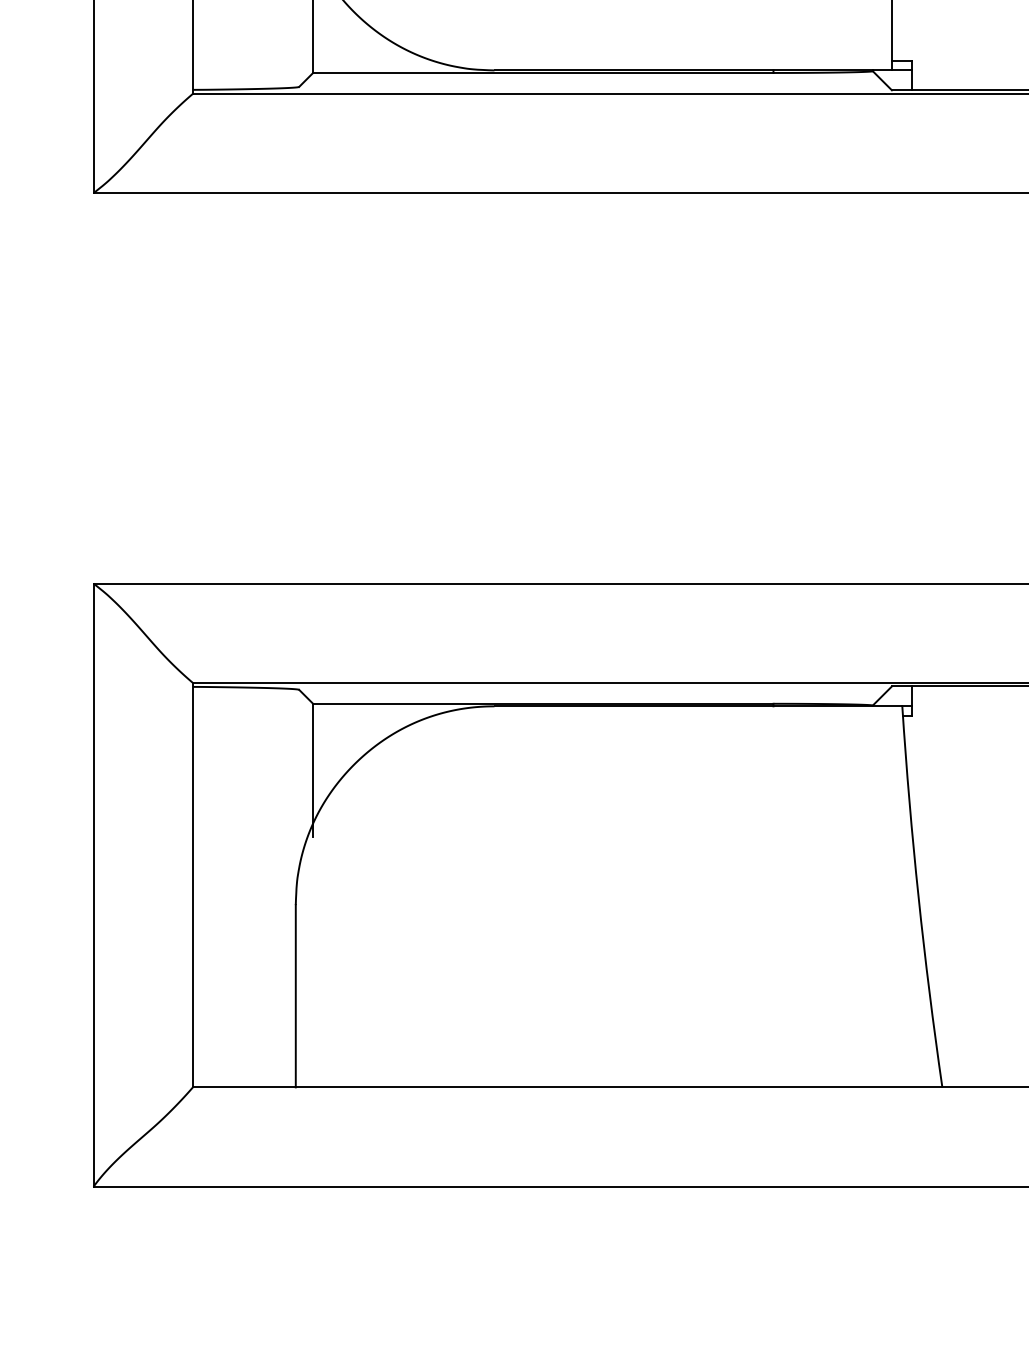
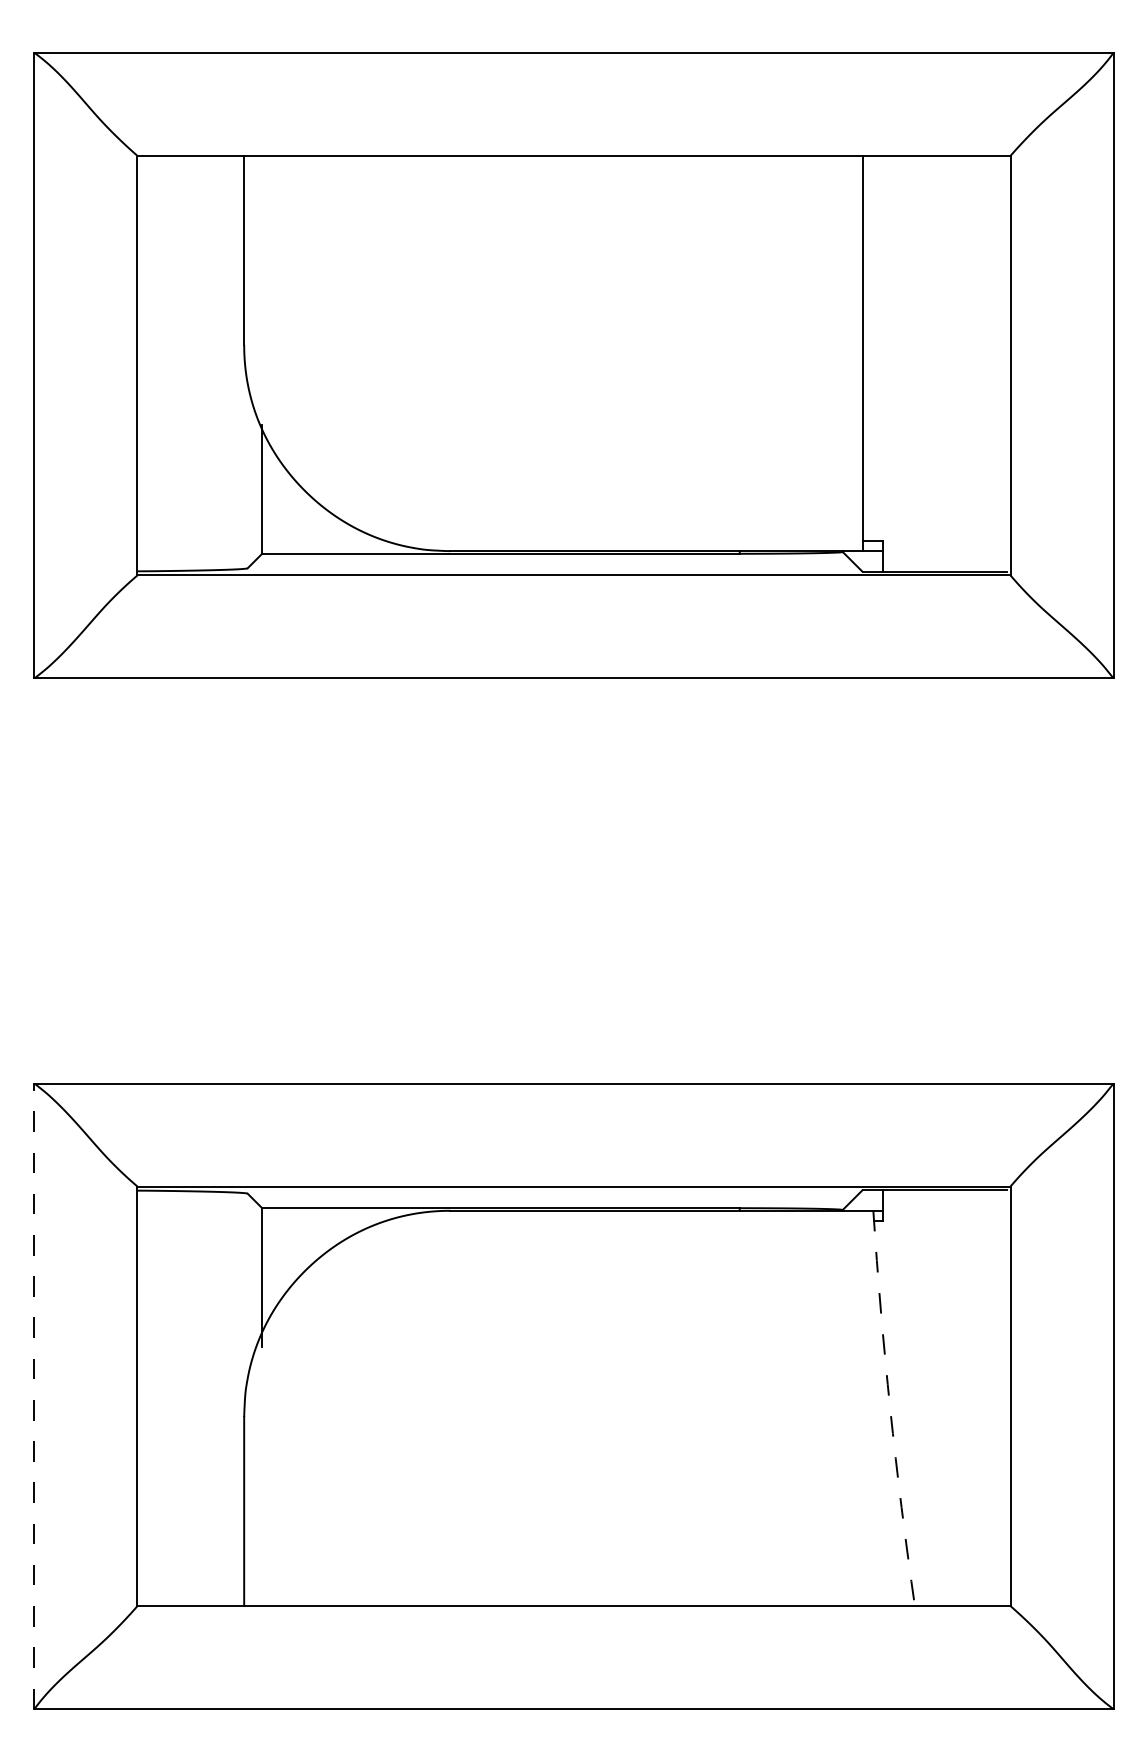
line: (93, 885) -> (34, 1396), solid -> dashed
arc: (918, 896) -> (890, 1408), solid -> dashed

